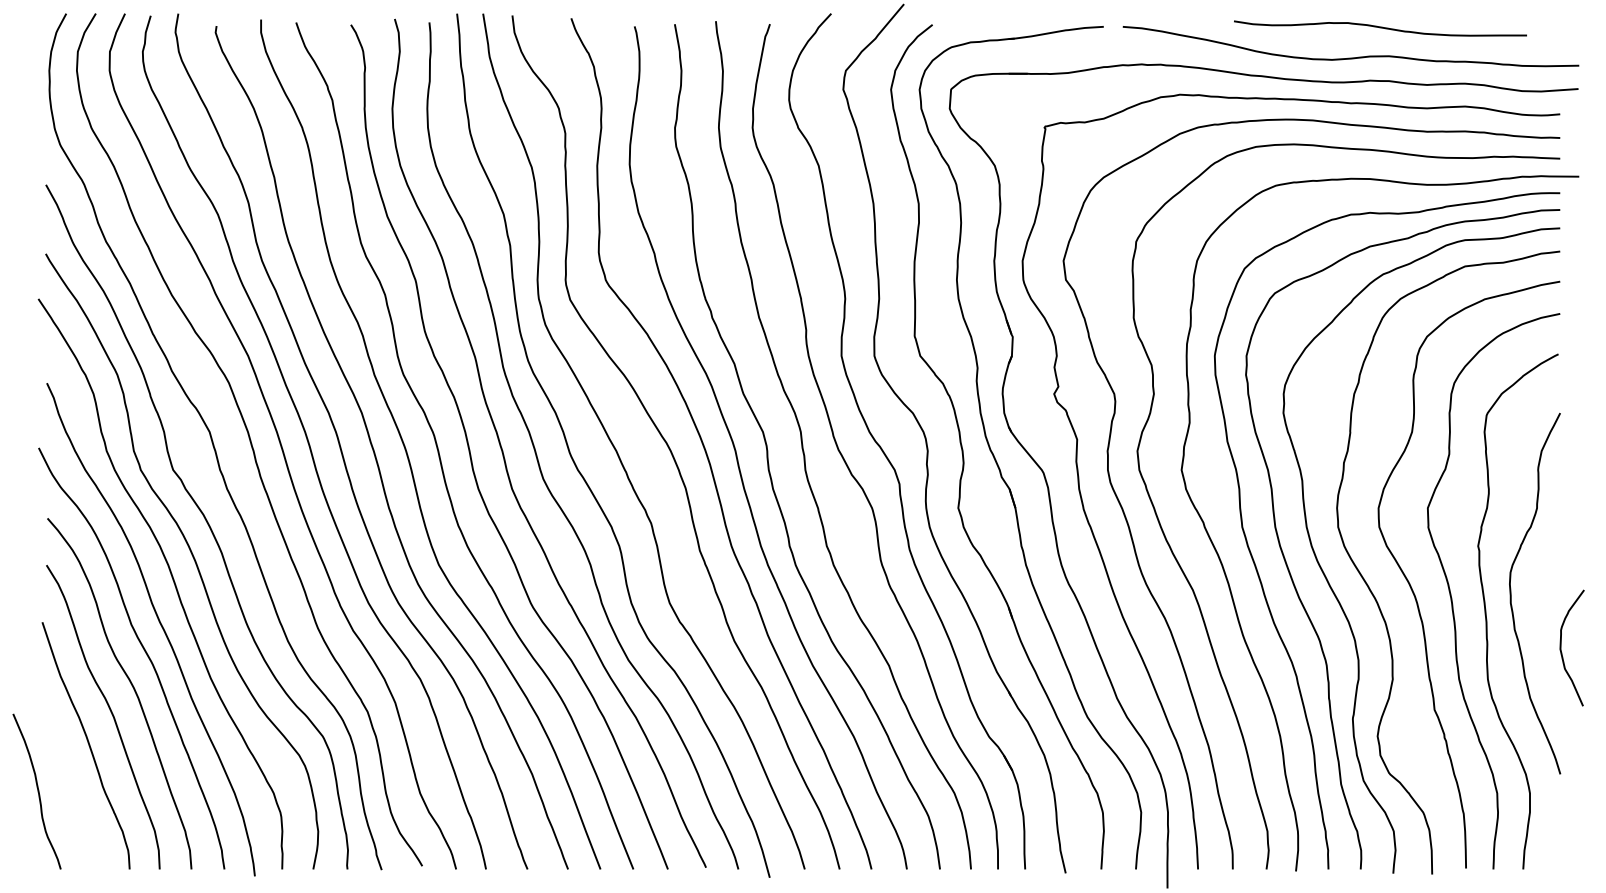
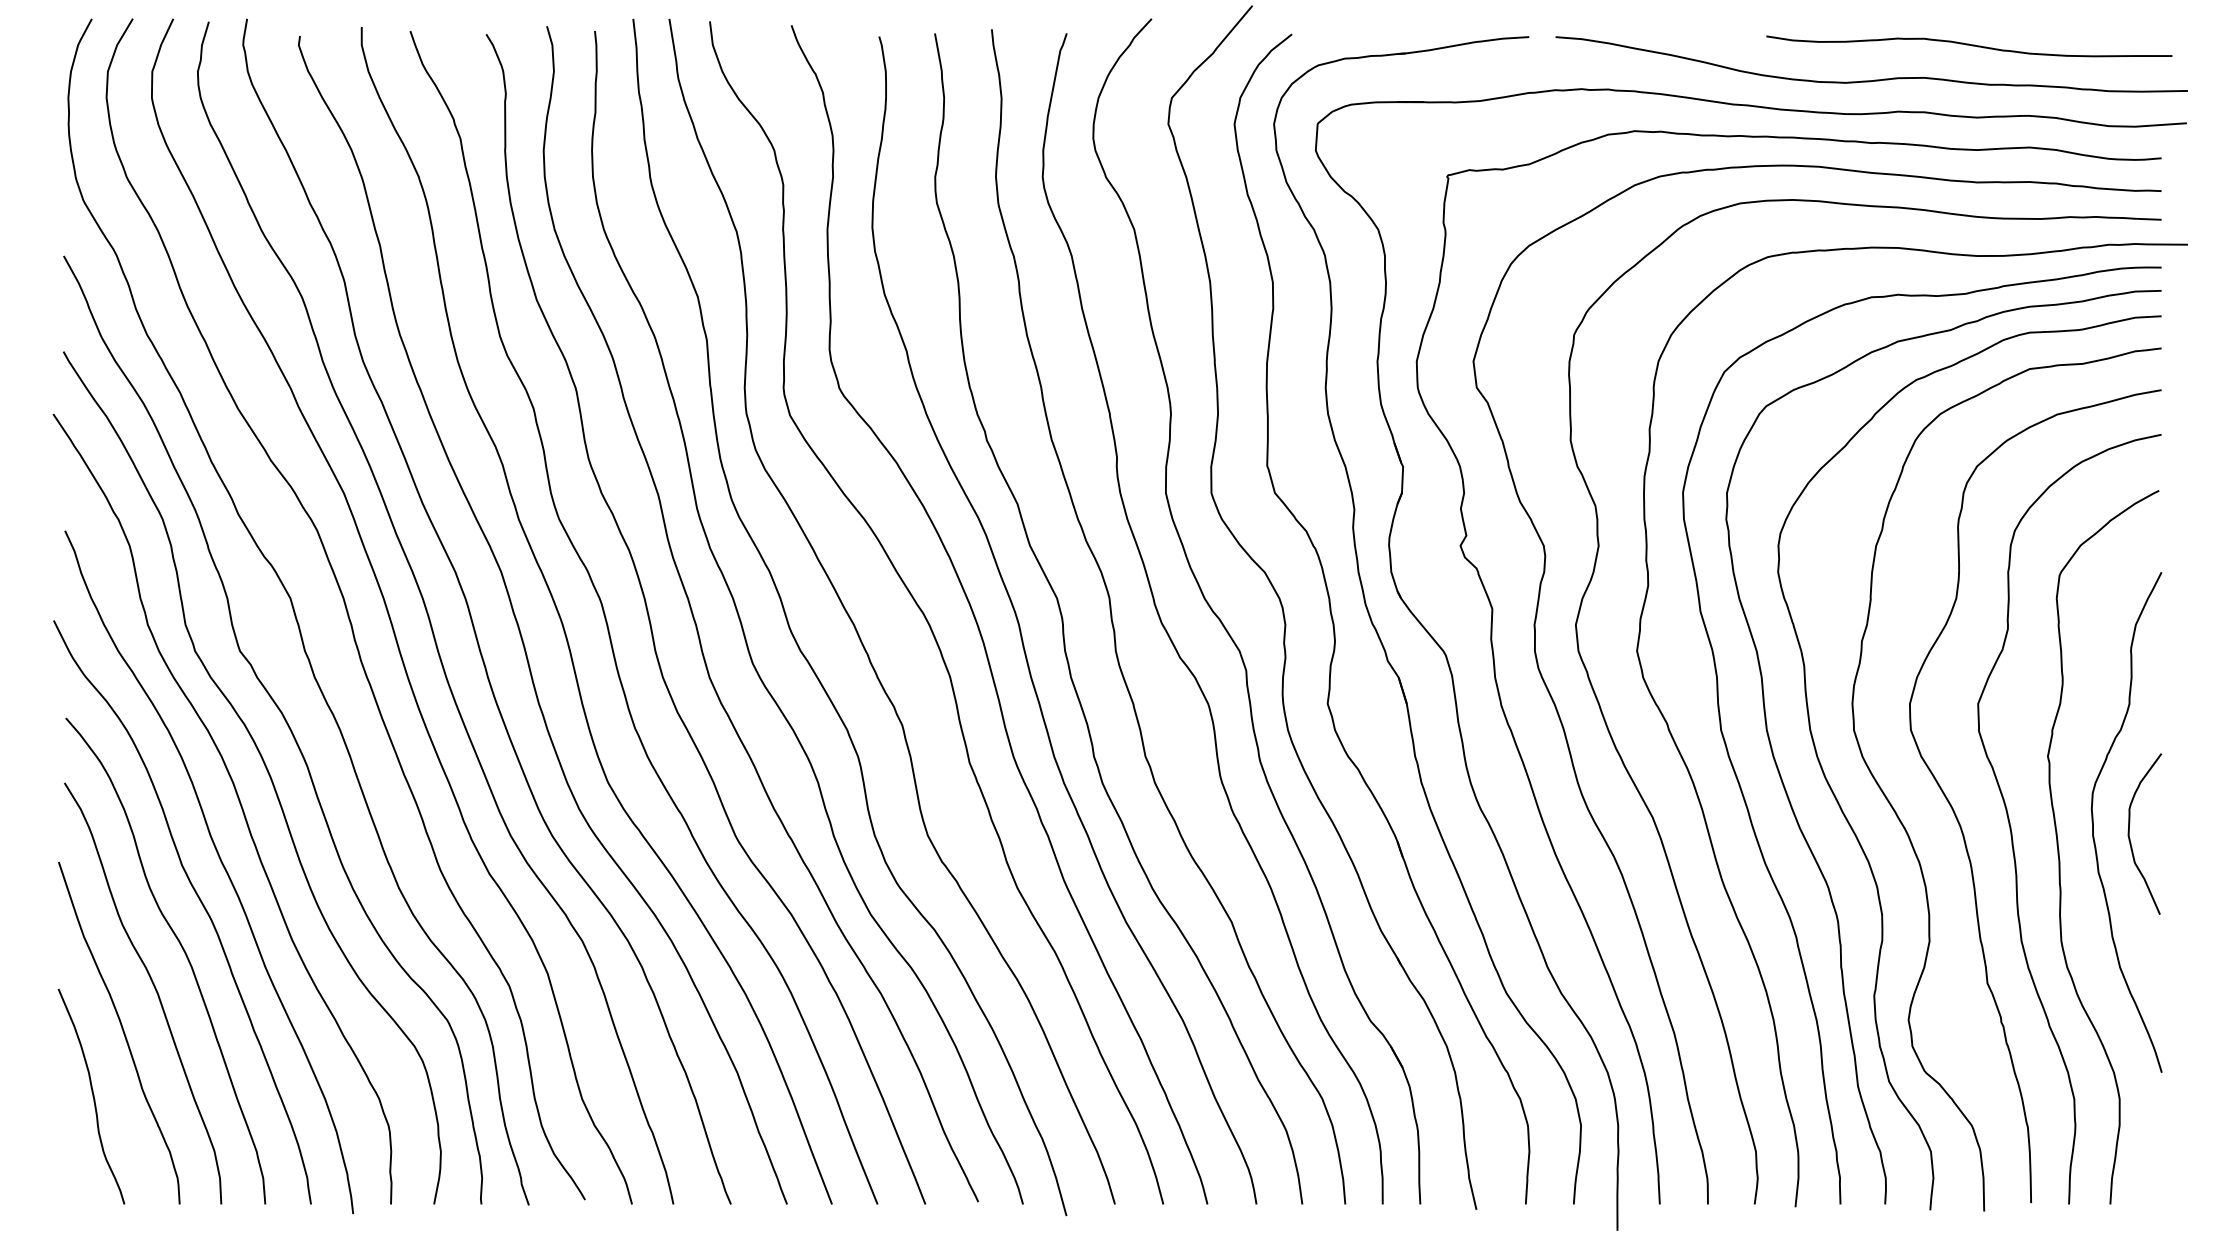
curve: (1380, 28) -> (1969, 46), moved
curve: (1561, 647) -> (2130, 833), moved
curve: (37, 791) -> (92, 1096), moved

